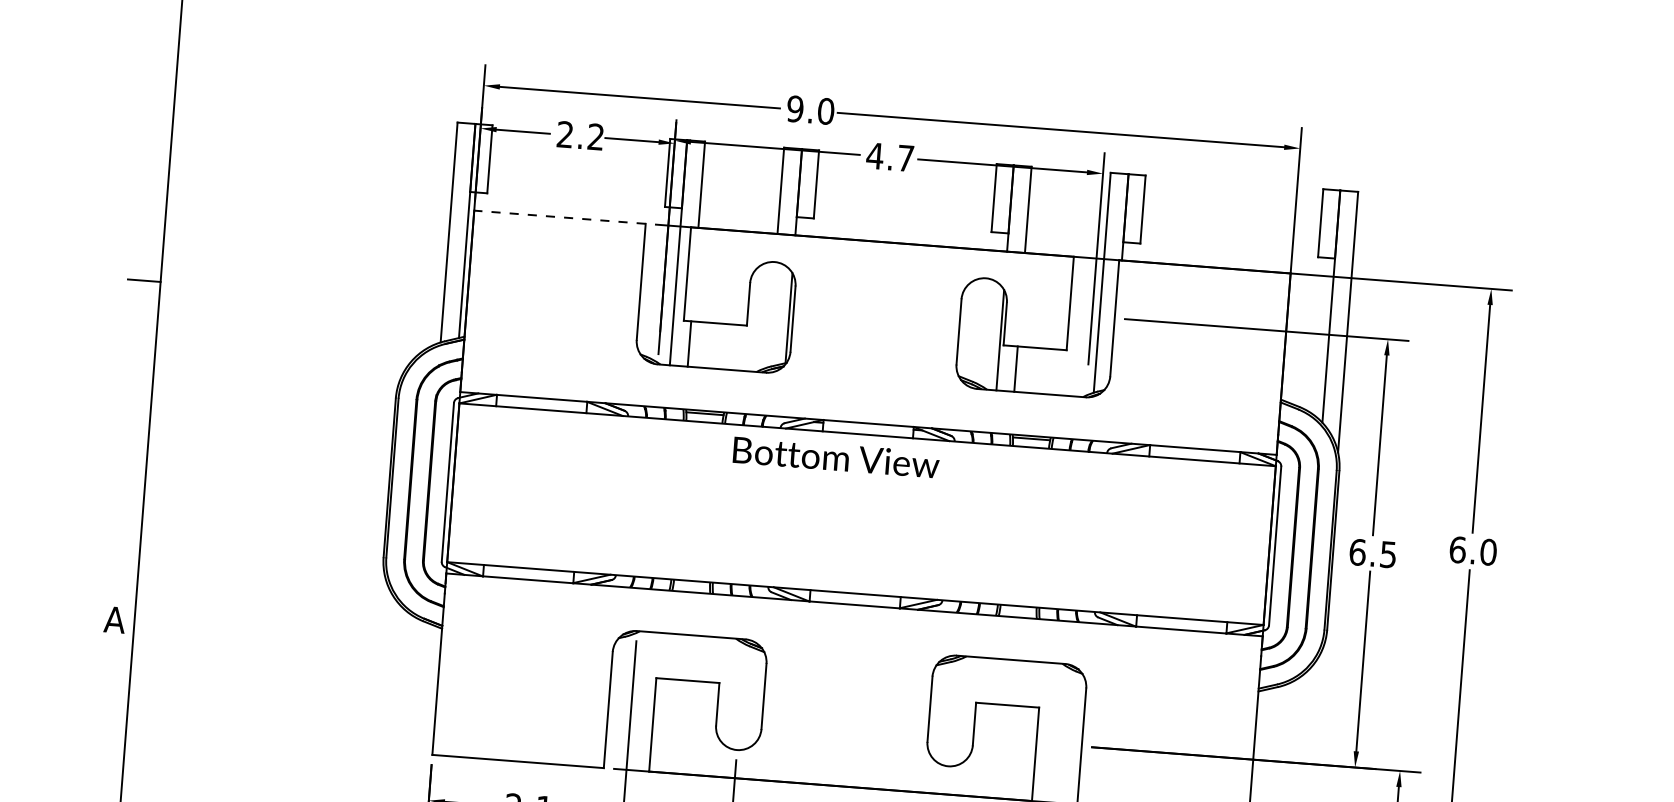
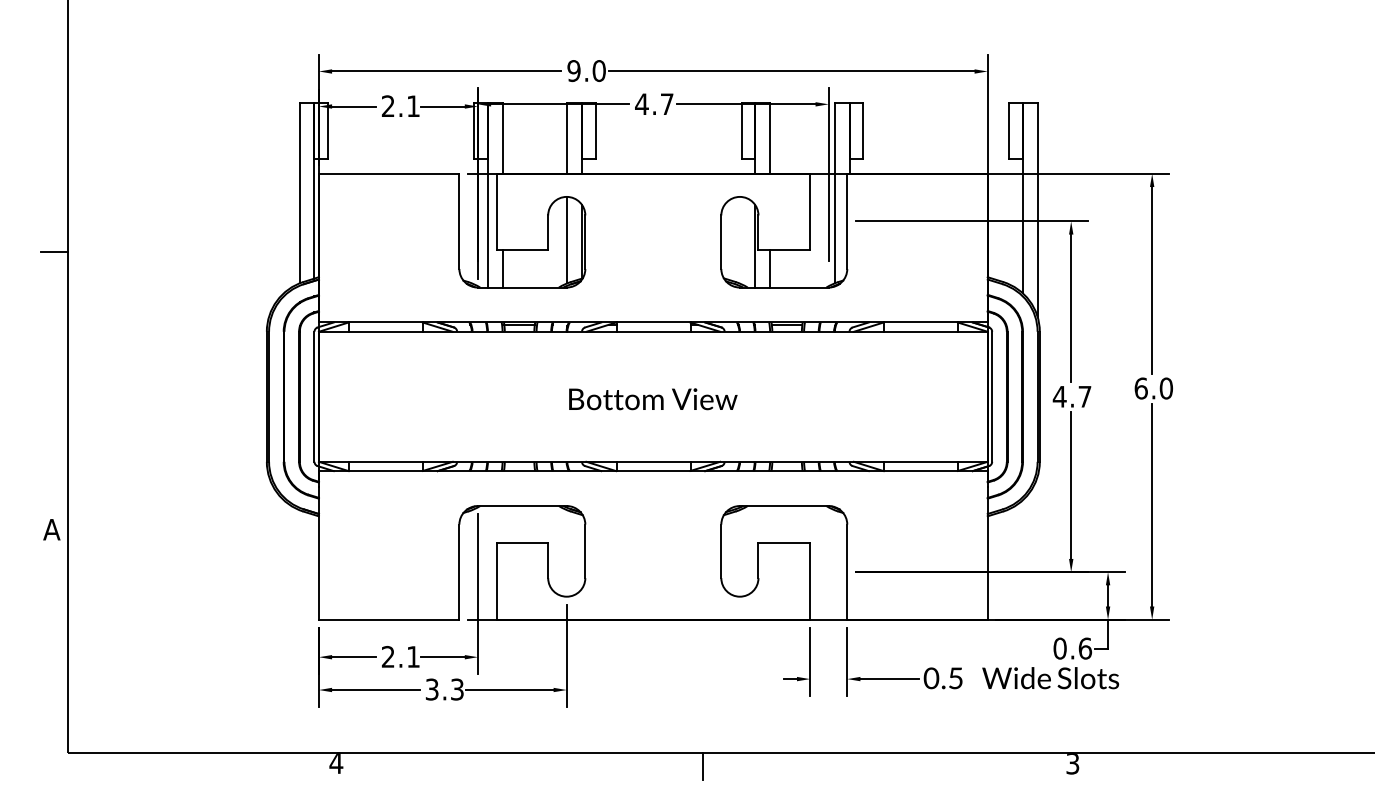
text: (596, 136) -> (413, 105), 2.2 -> 2.1
line: (559, 216) -> (388, 173), dashed -> solid
line: (771, 314) -> (567, 239), added
text: (836, 457) -> (653, 399), moved
text: (1371, 553) -> (1071, 396), 6.5 -> 4.7

